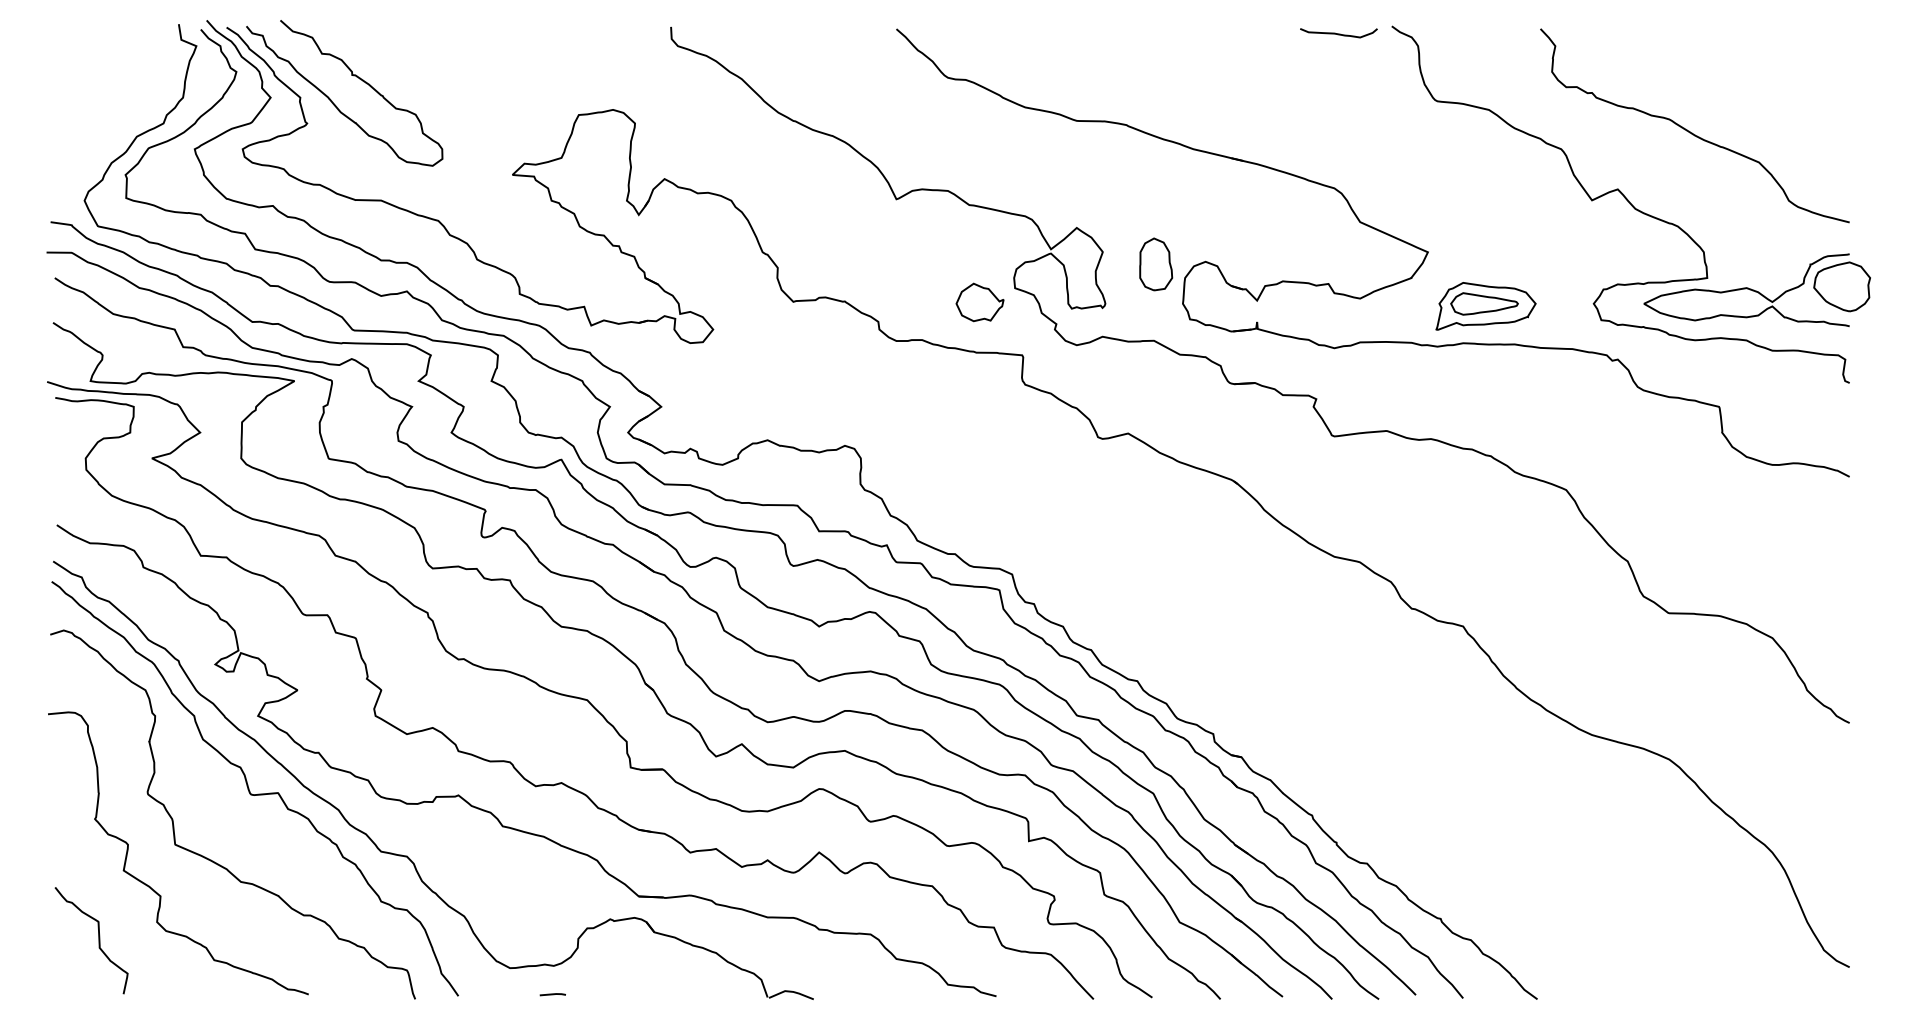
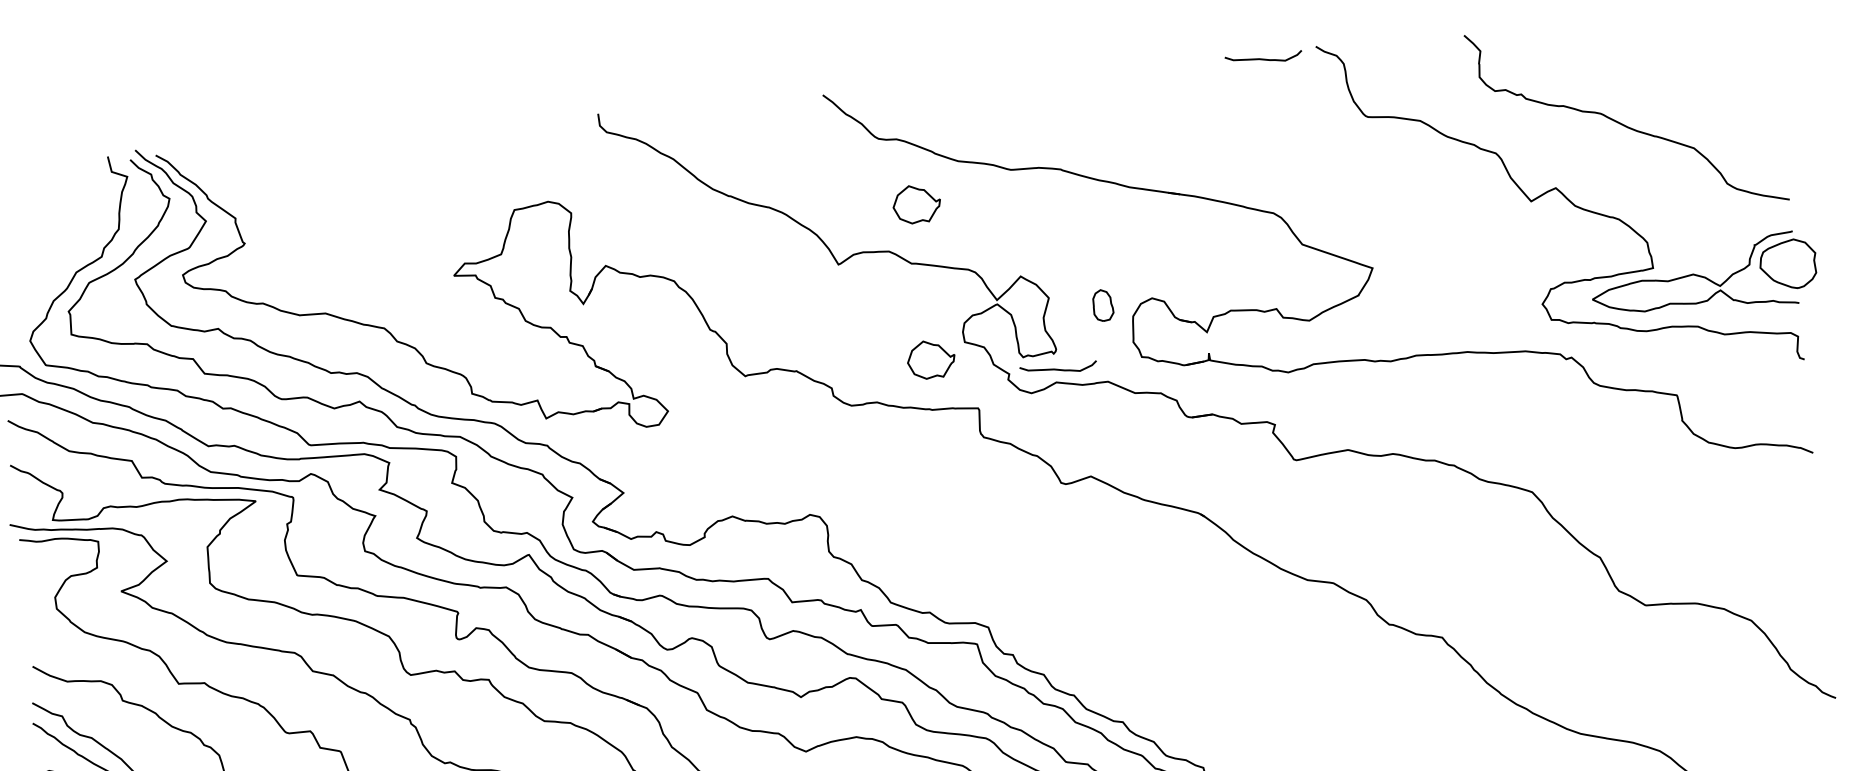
curve: (334, 103) -> (270, 221), removed
part: (979, 146) -> (916, 204), added
part: (1156, 264) -> (1103, 305), size x0.6
part: (1485, 306) -> (1434, 316), removed
curve: (1105, 323) -> (1058, 368), added

